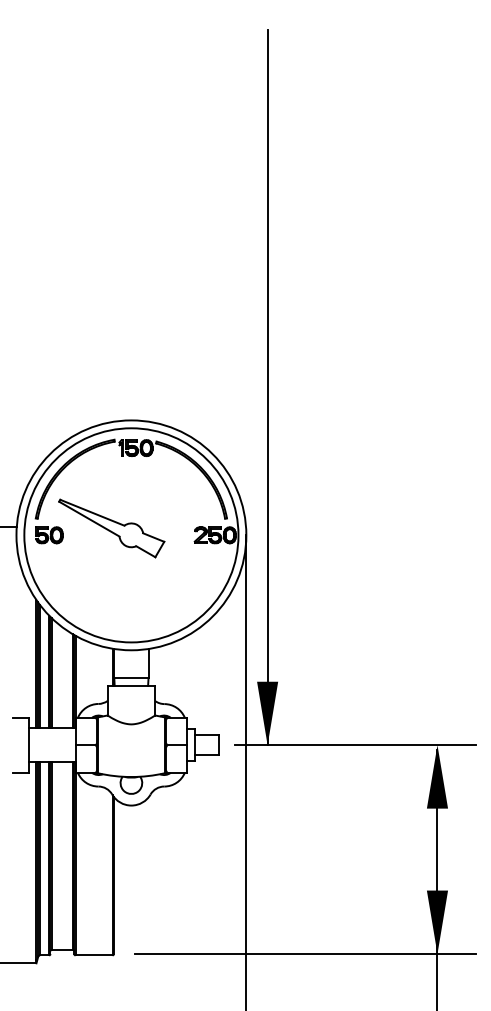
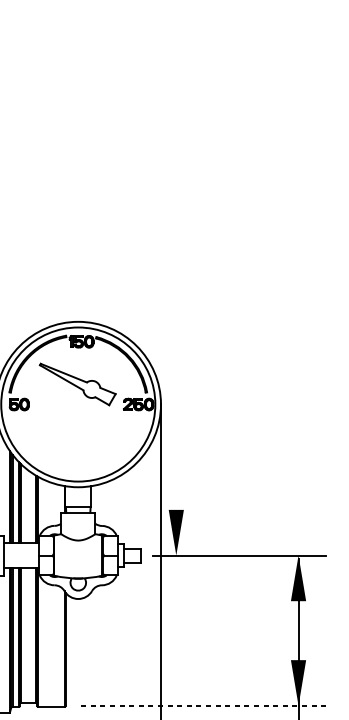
line: (267, 387) -> (176, 298), removed
part: (111, 528) -> (77, 384), moved
line: (306, 954) -> (204, 706), solid -> dashed

